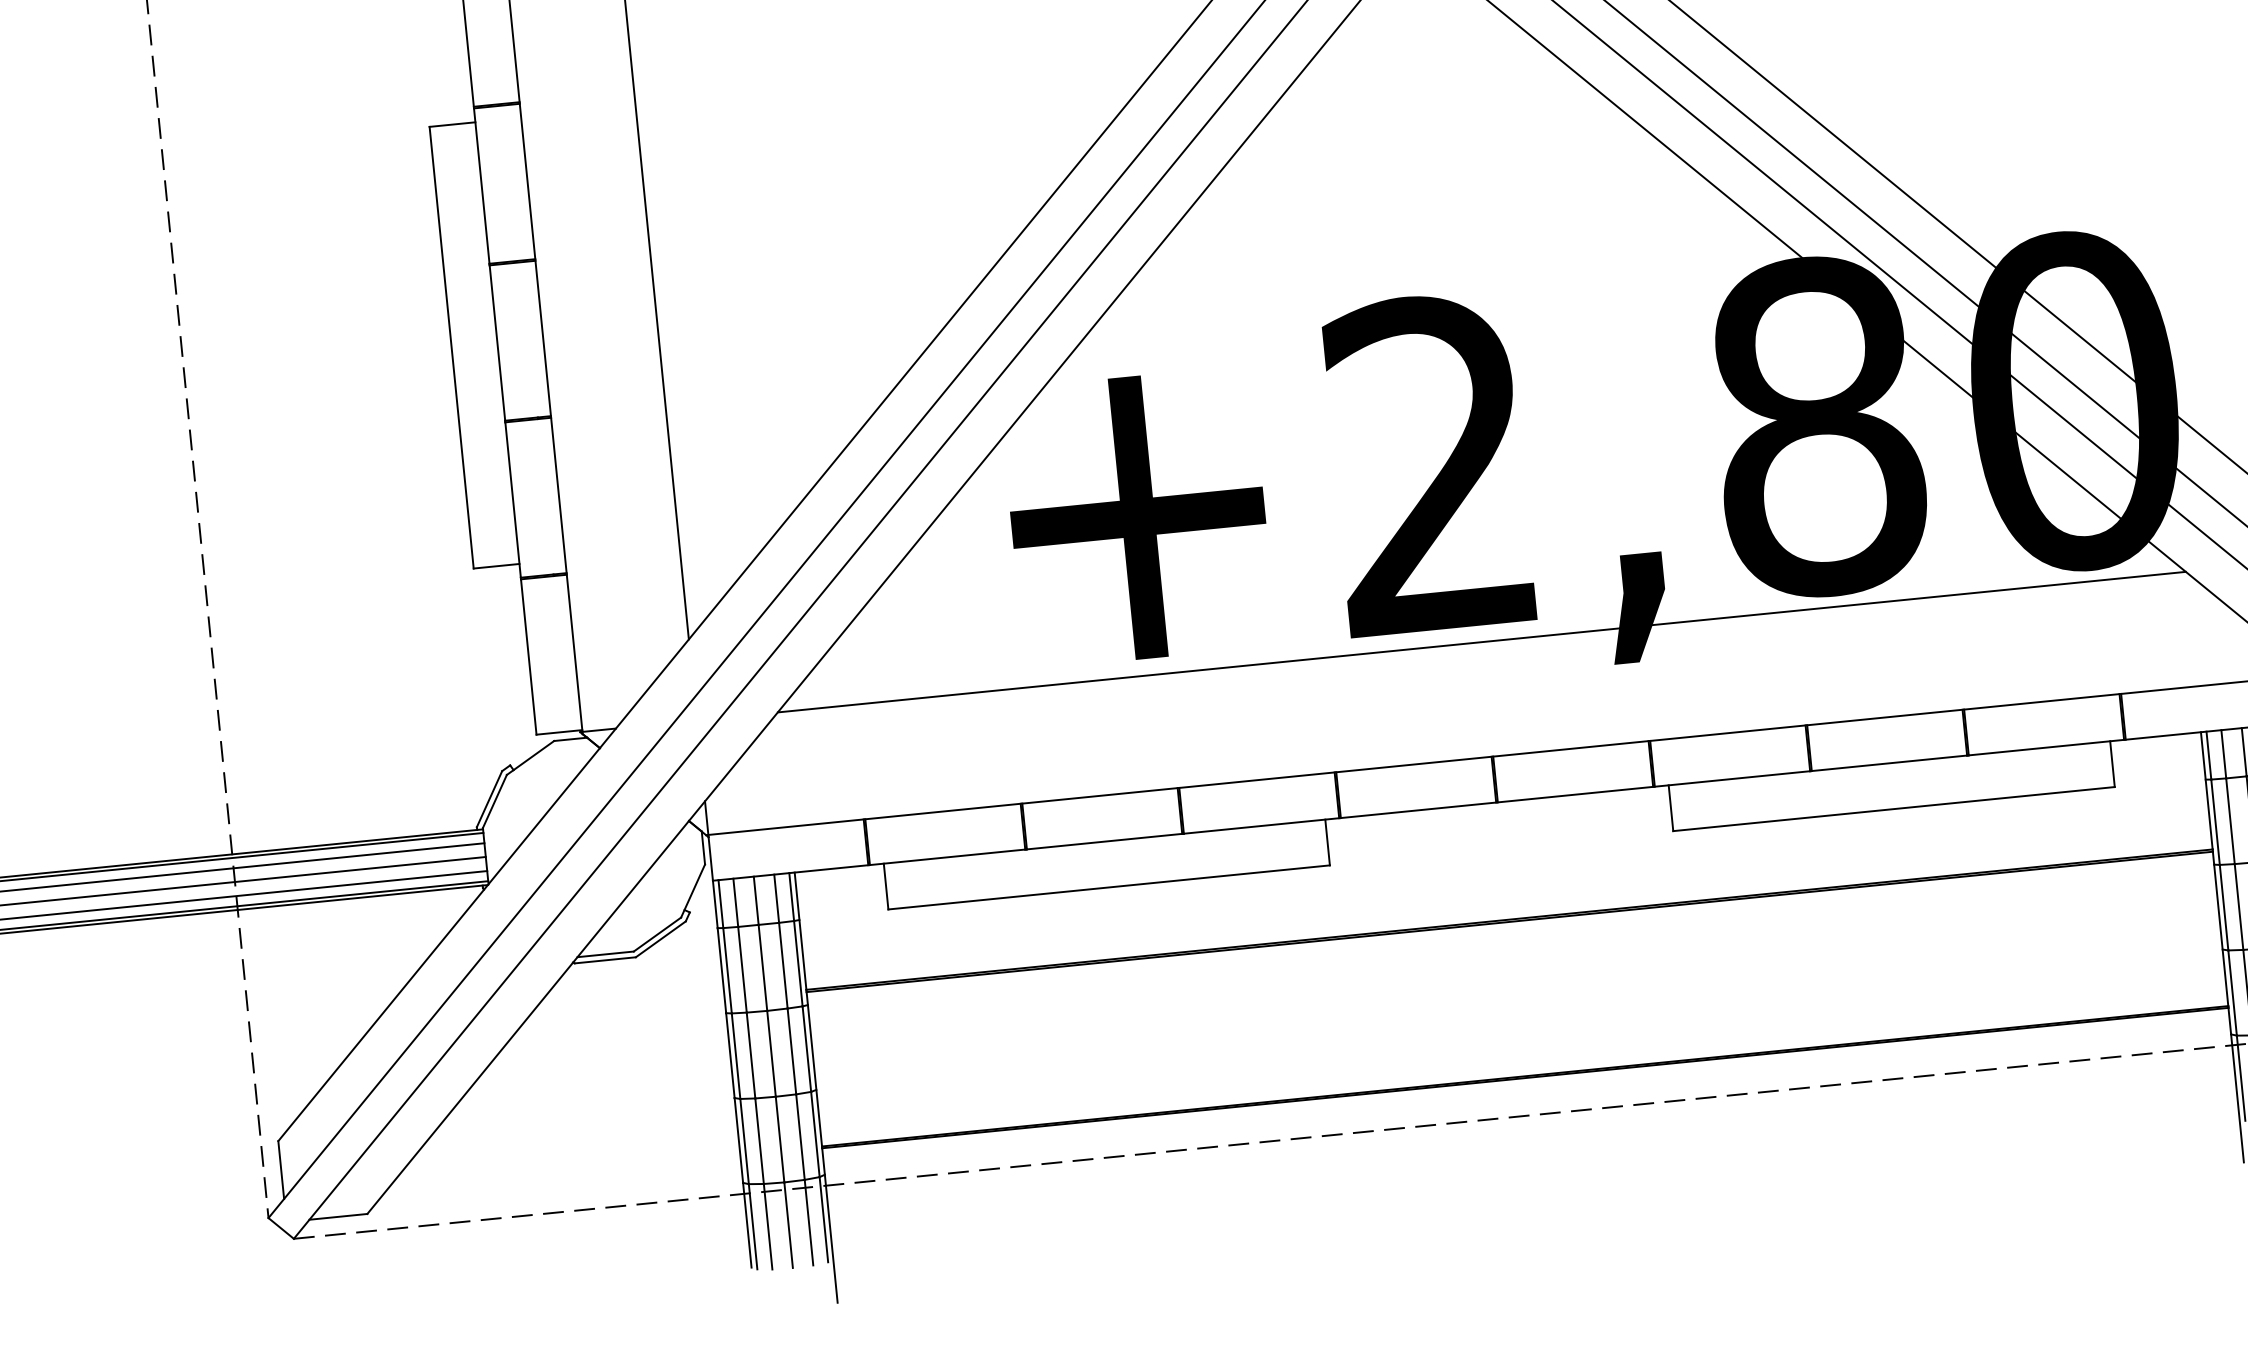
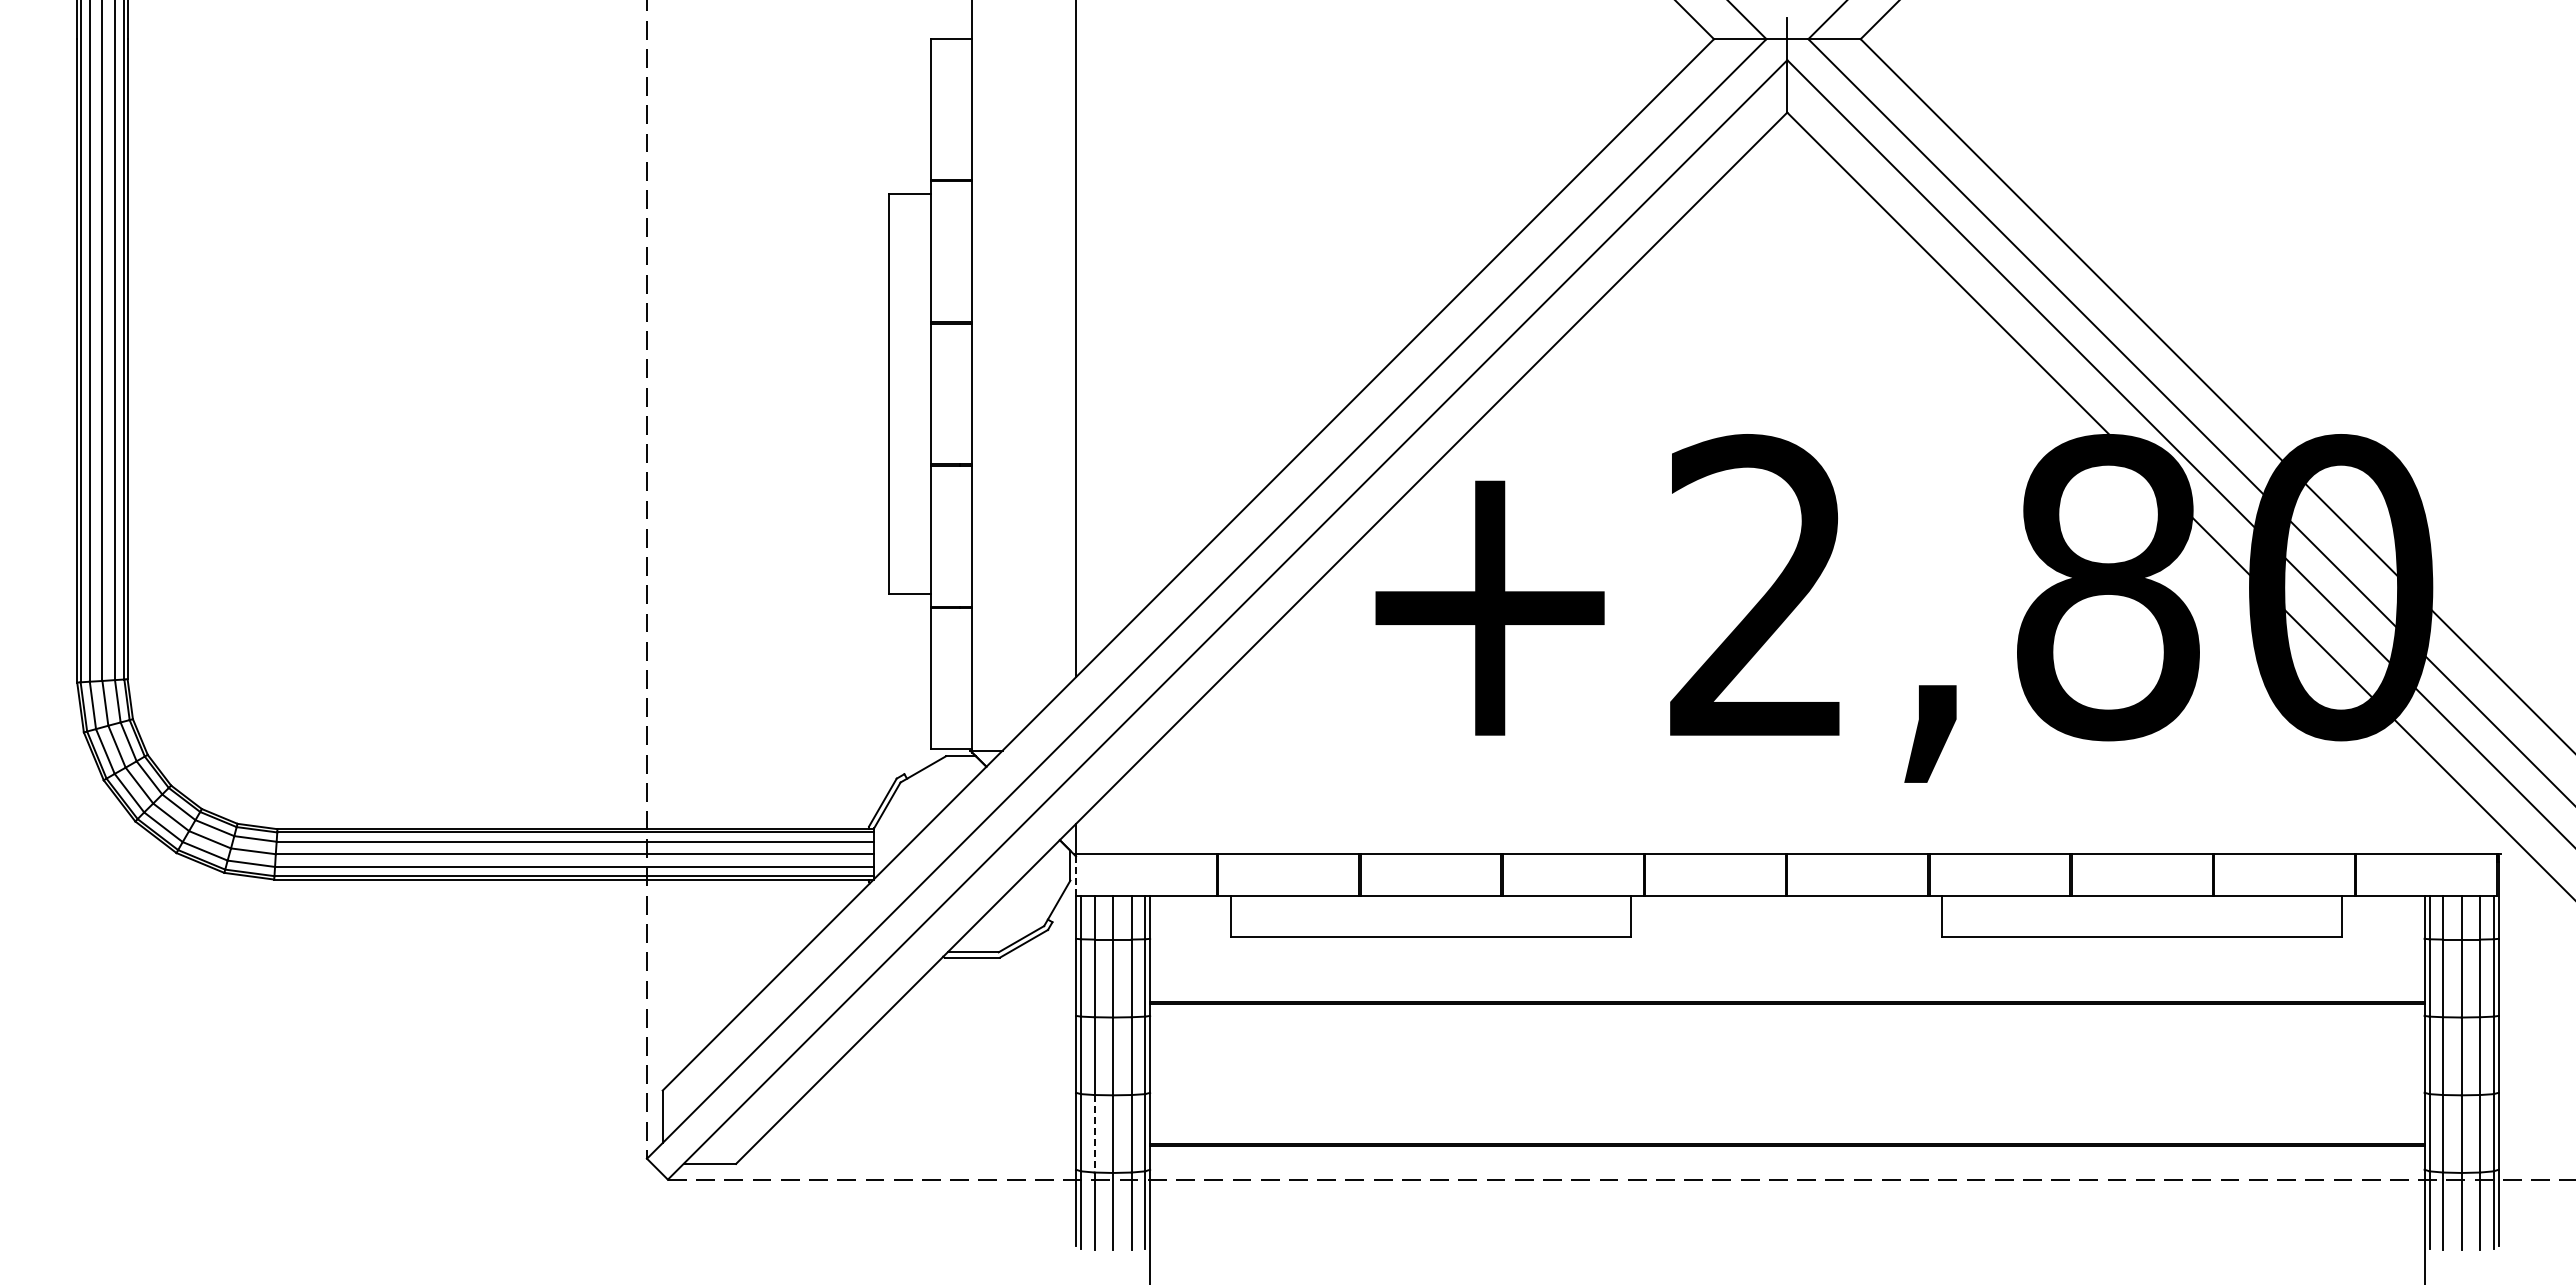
line: (1481, 641) -> (1787, 750), removed
line: (711, 859) -> (1076, 876), solid -> dashed
line: (759, 1140) -> (1094, 1133), solid -> dashed

